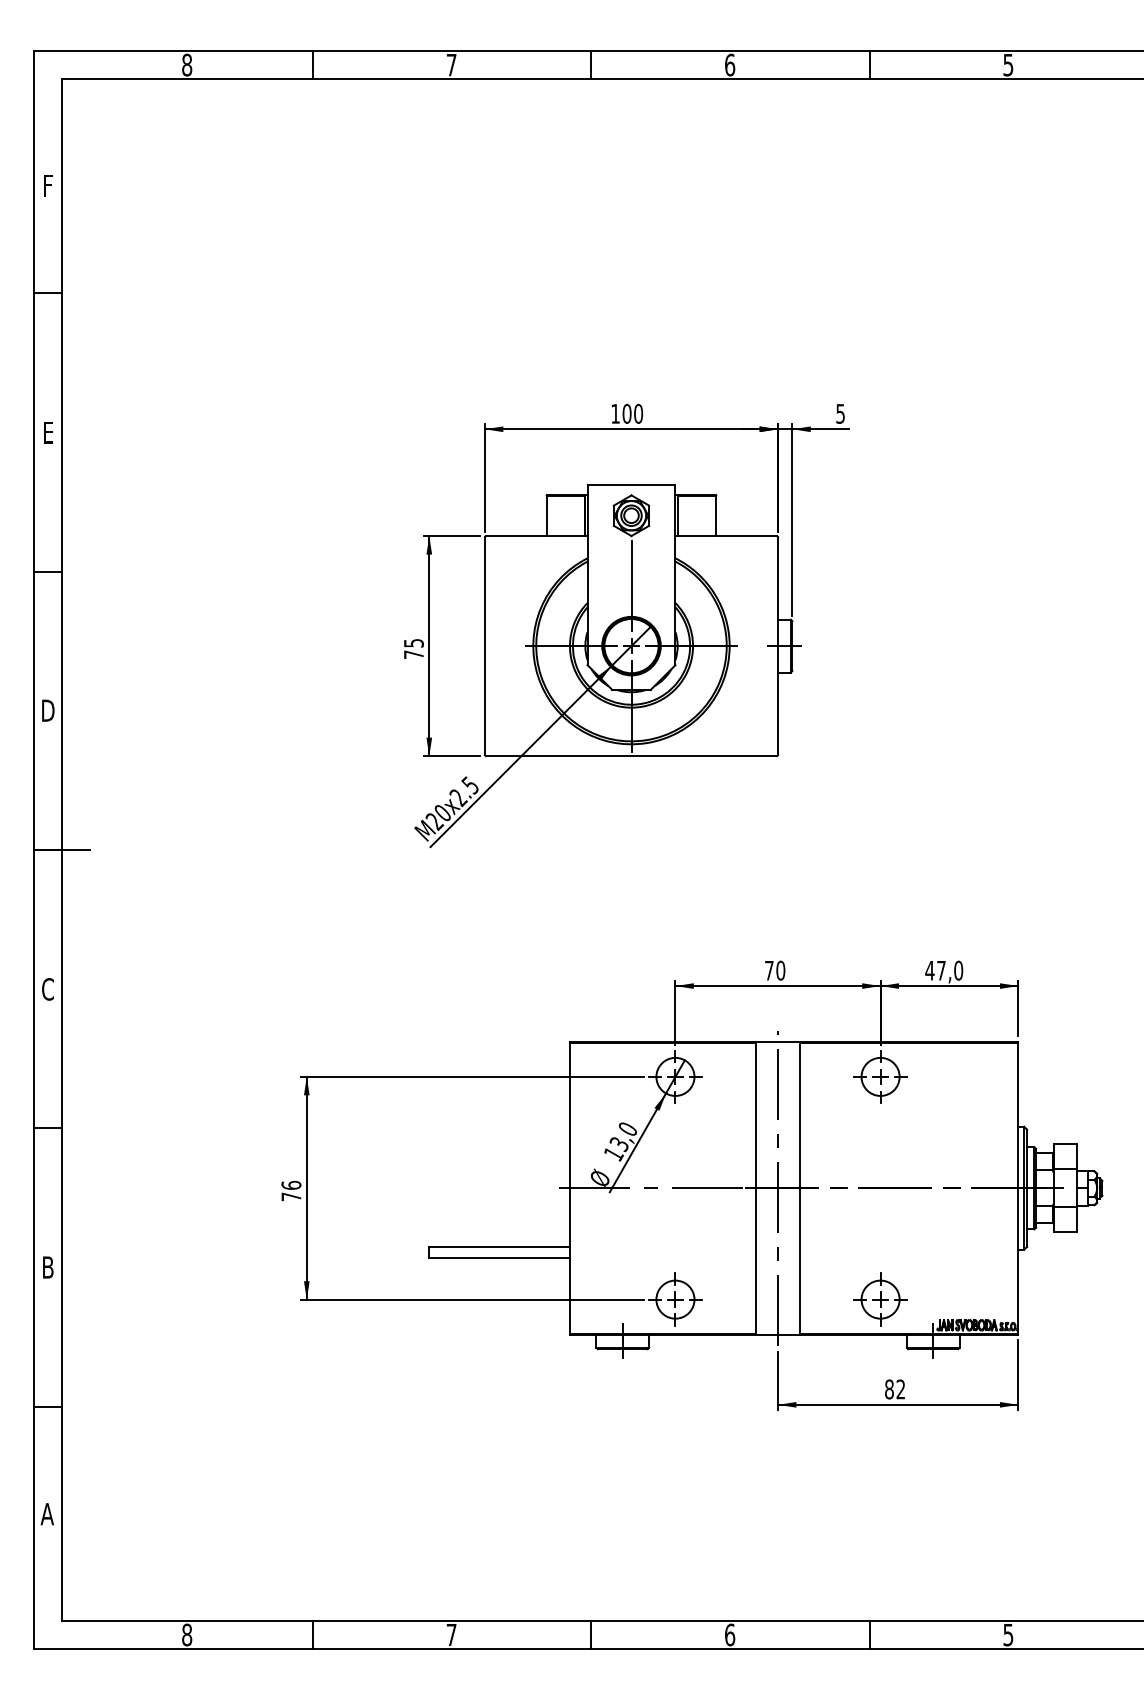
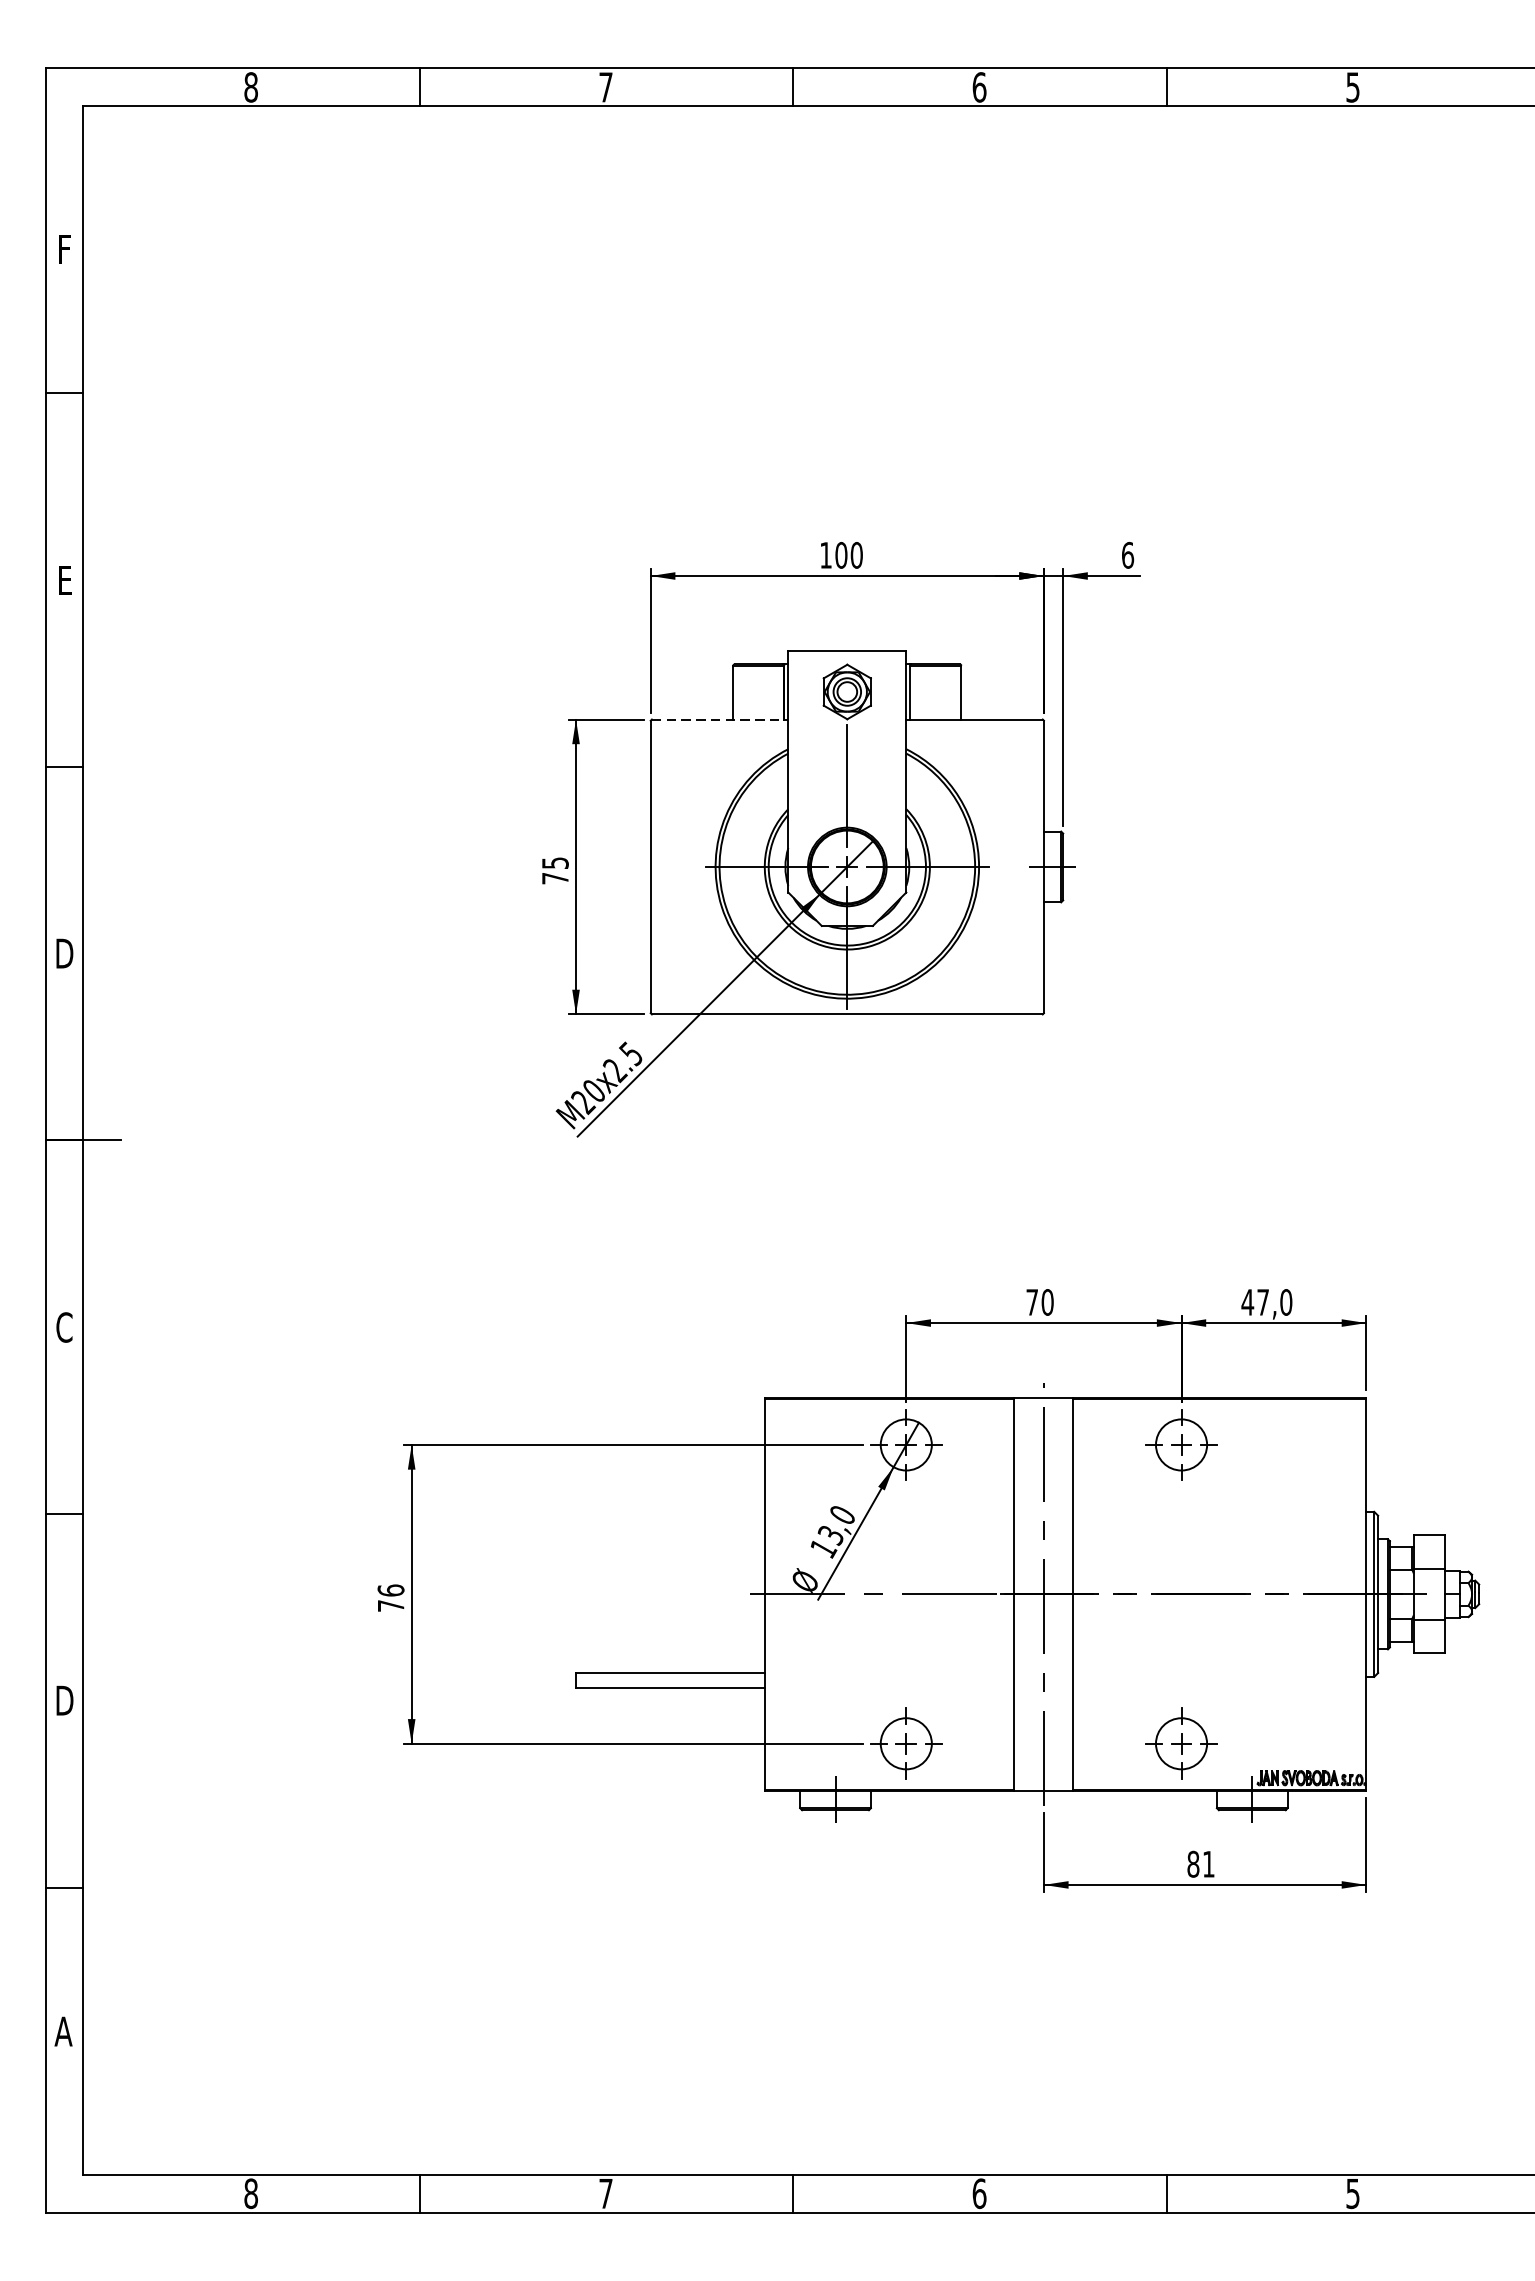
text: (840, 413) -> (1127, 554), 5 -> 6
line: (536, 536) -> (719, 719), solid -> dashed
text: (48, 1267) -> (65, 1700), B -> D
text: (900, 1389) -> (1208, 1864), 82 -> 81

